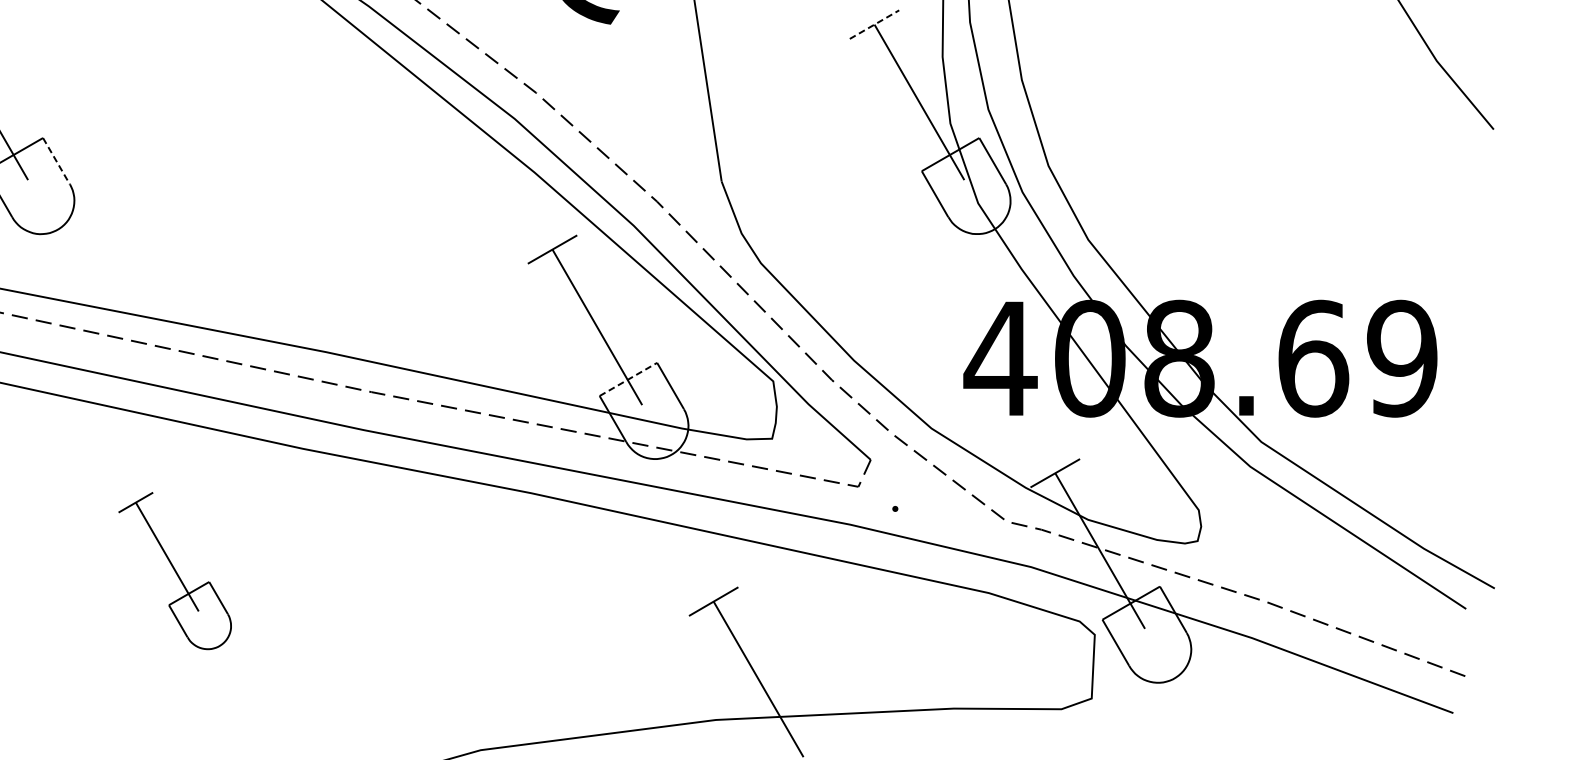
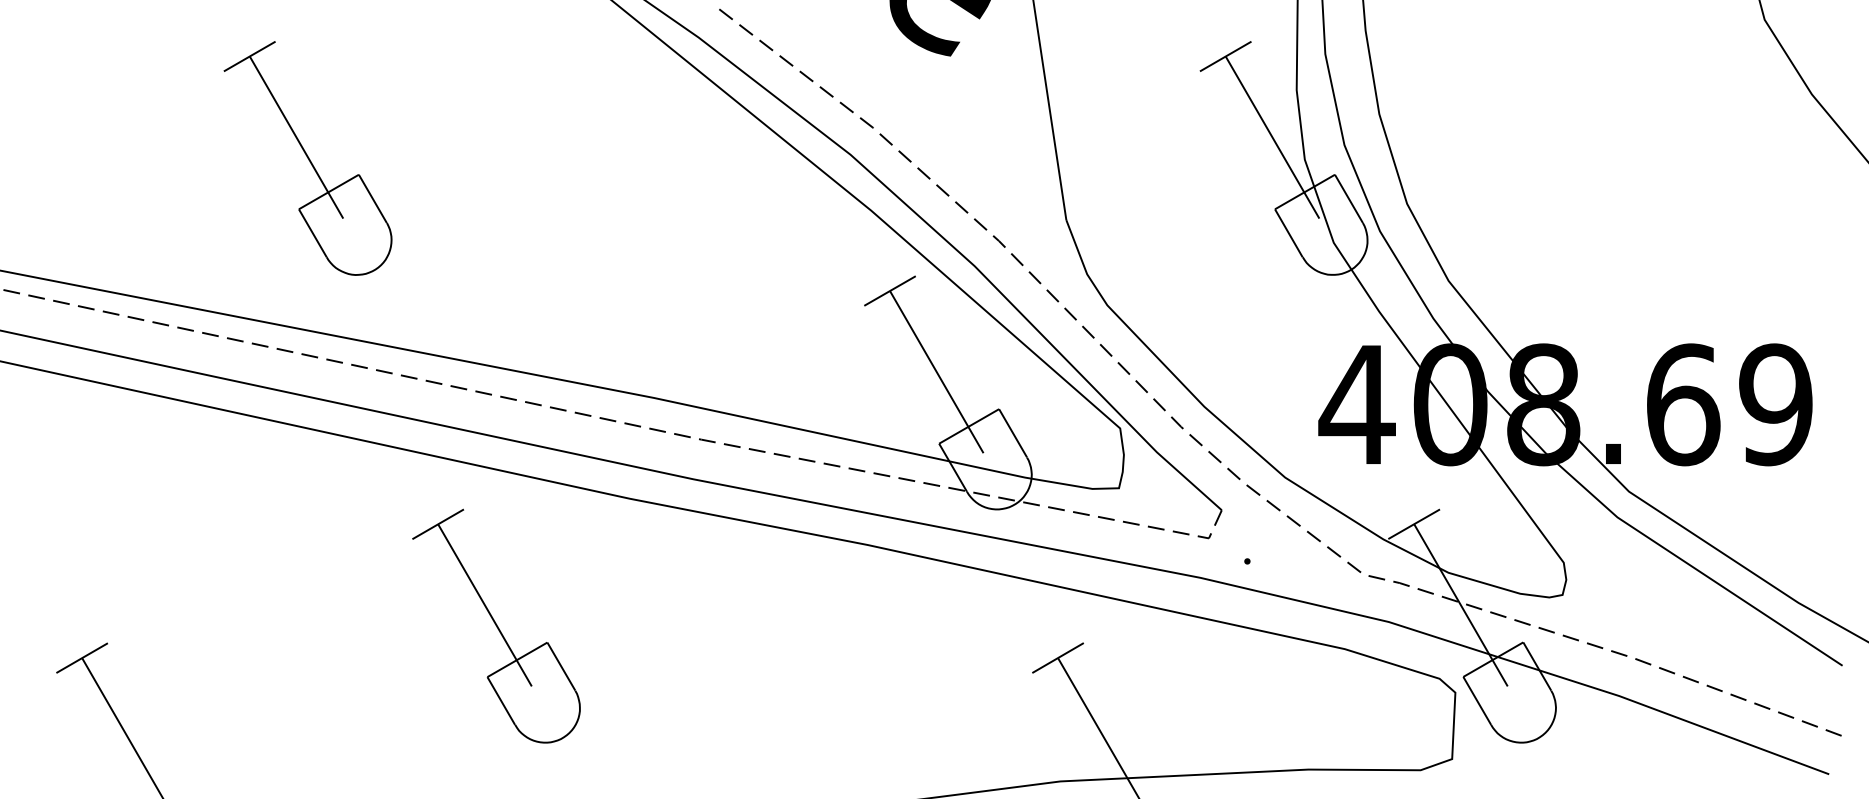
line: (874, 24) -> (1225, 56), dashed -> solid
line: (56, 160) -> (372, 198), dashed -> solid
line: (628, 379) -> (969, 426), dashed -> solid
part: (175, 570) -> (496, 625), size x1.43

